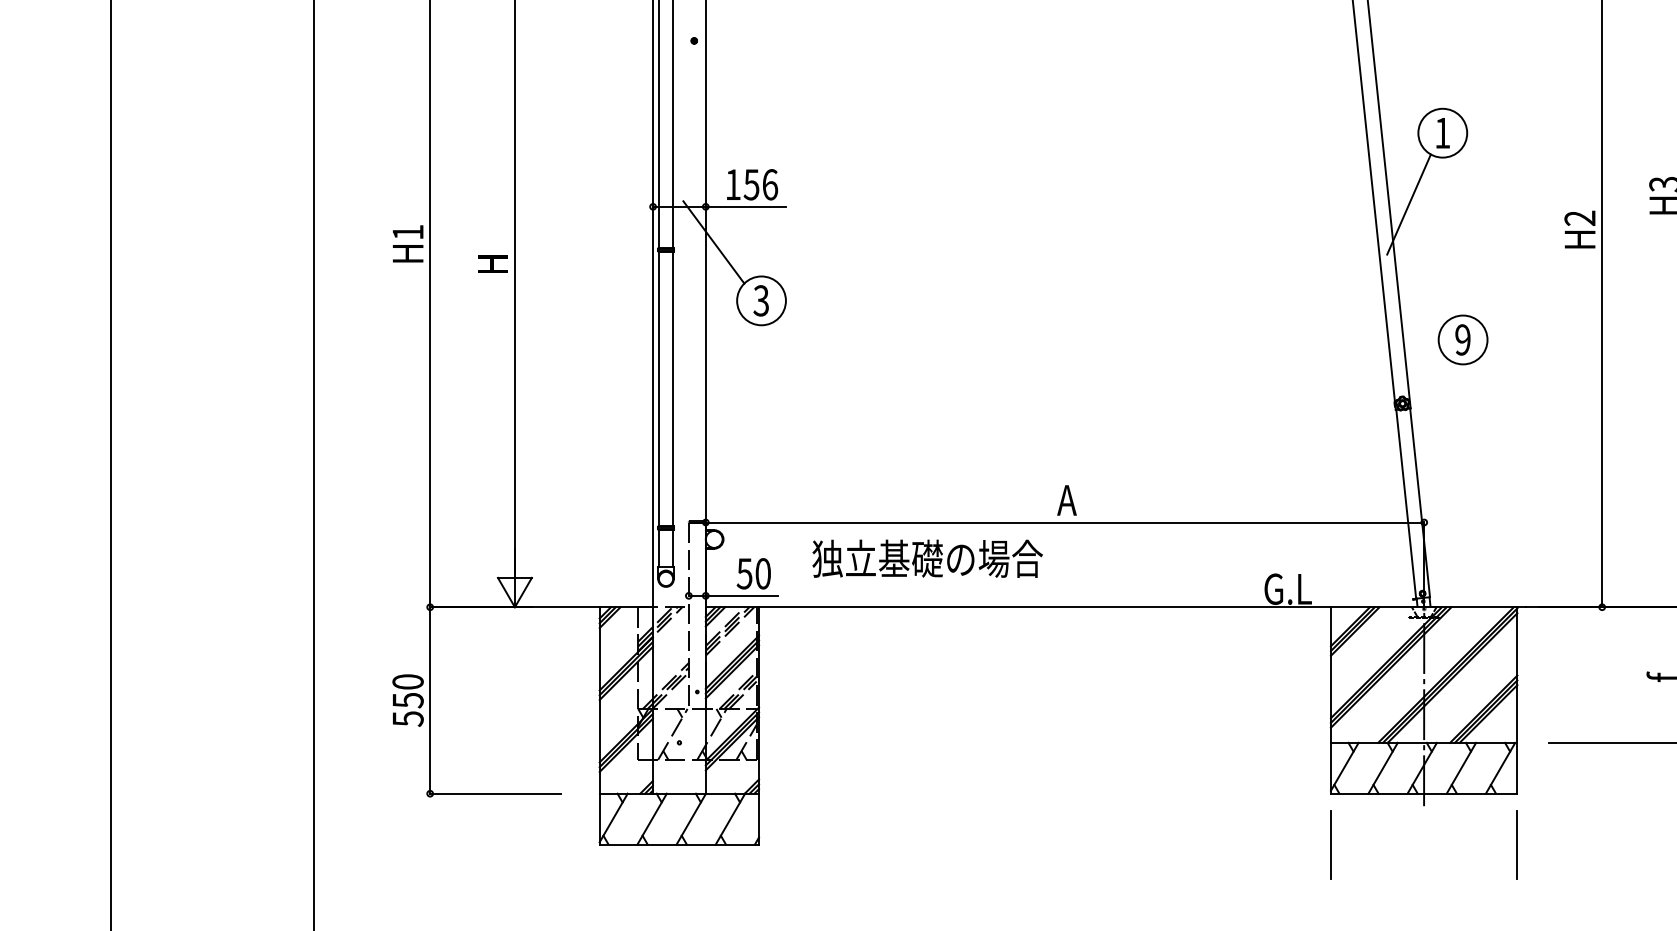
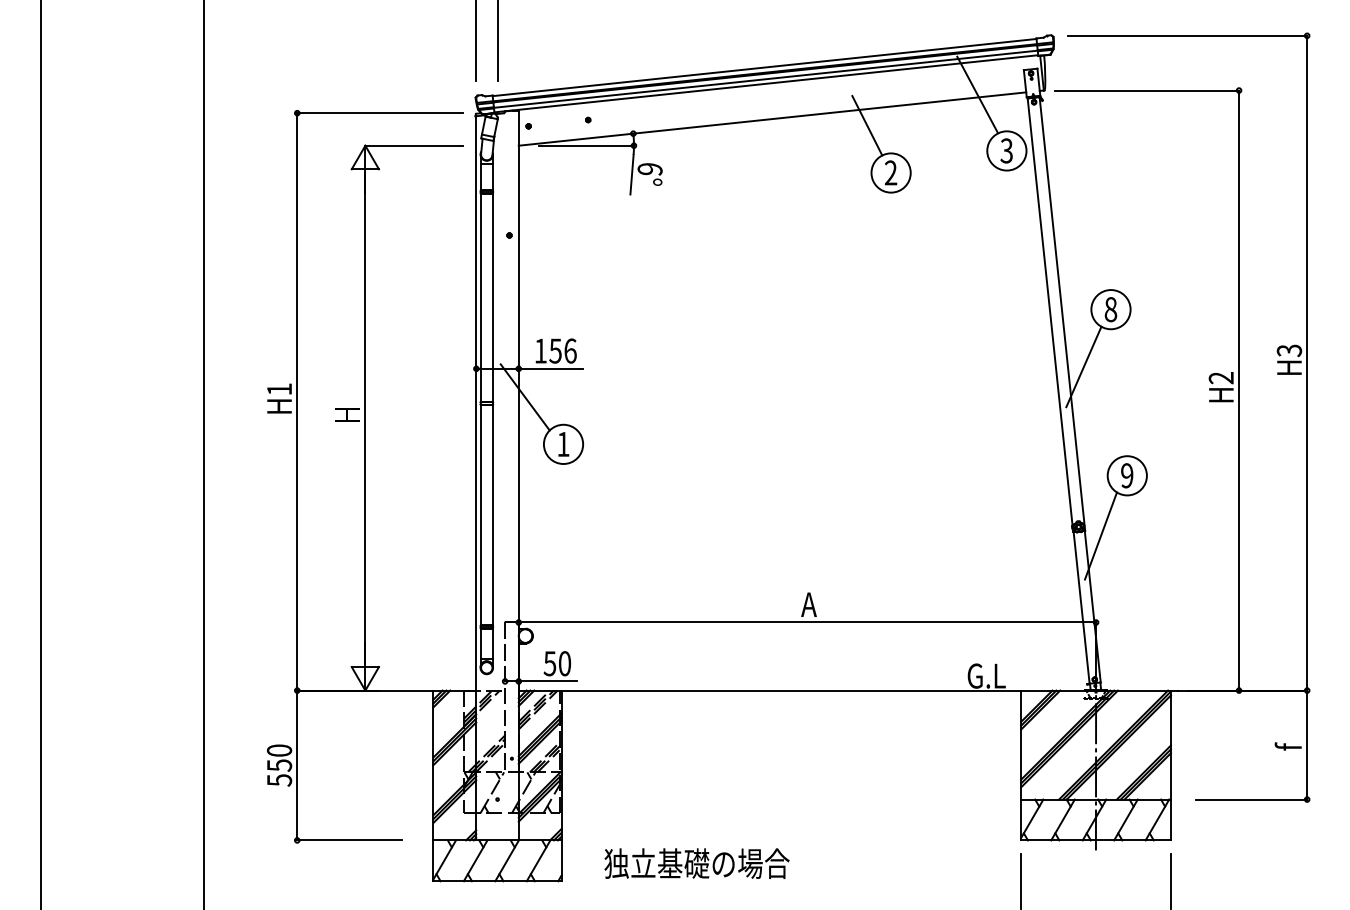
text: (1442, 133) -> (1110, 309), 1 -> 8
text: (761, 299) -> (563, 443), 3 -> 1
line: (1429, 414) -> (1100, 535), added
text: (926, 558) -> (696, 863), moved

